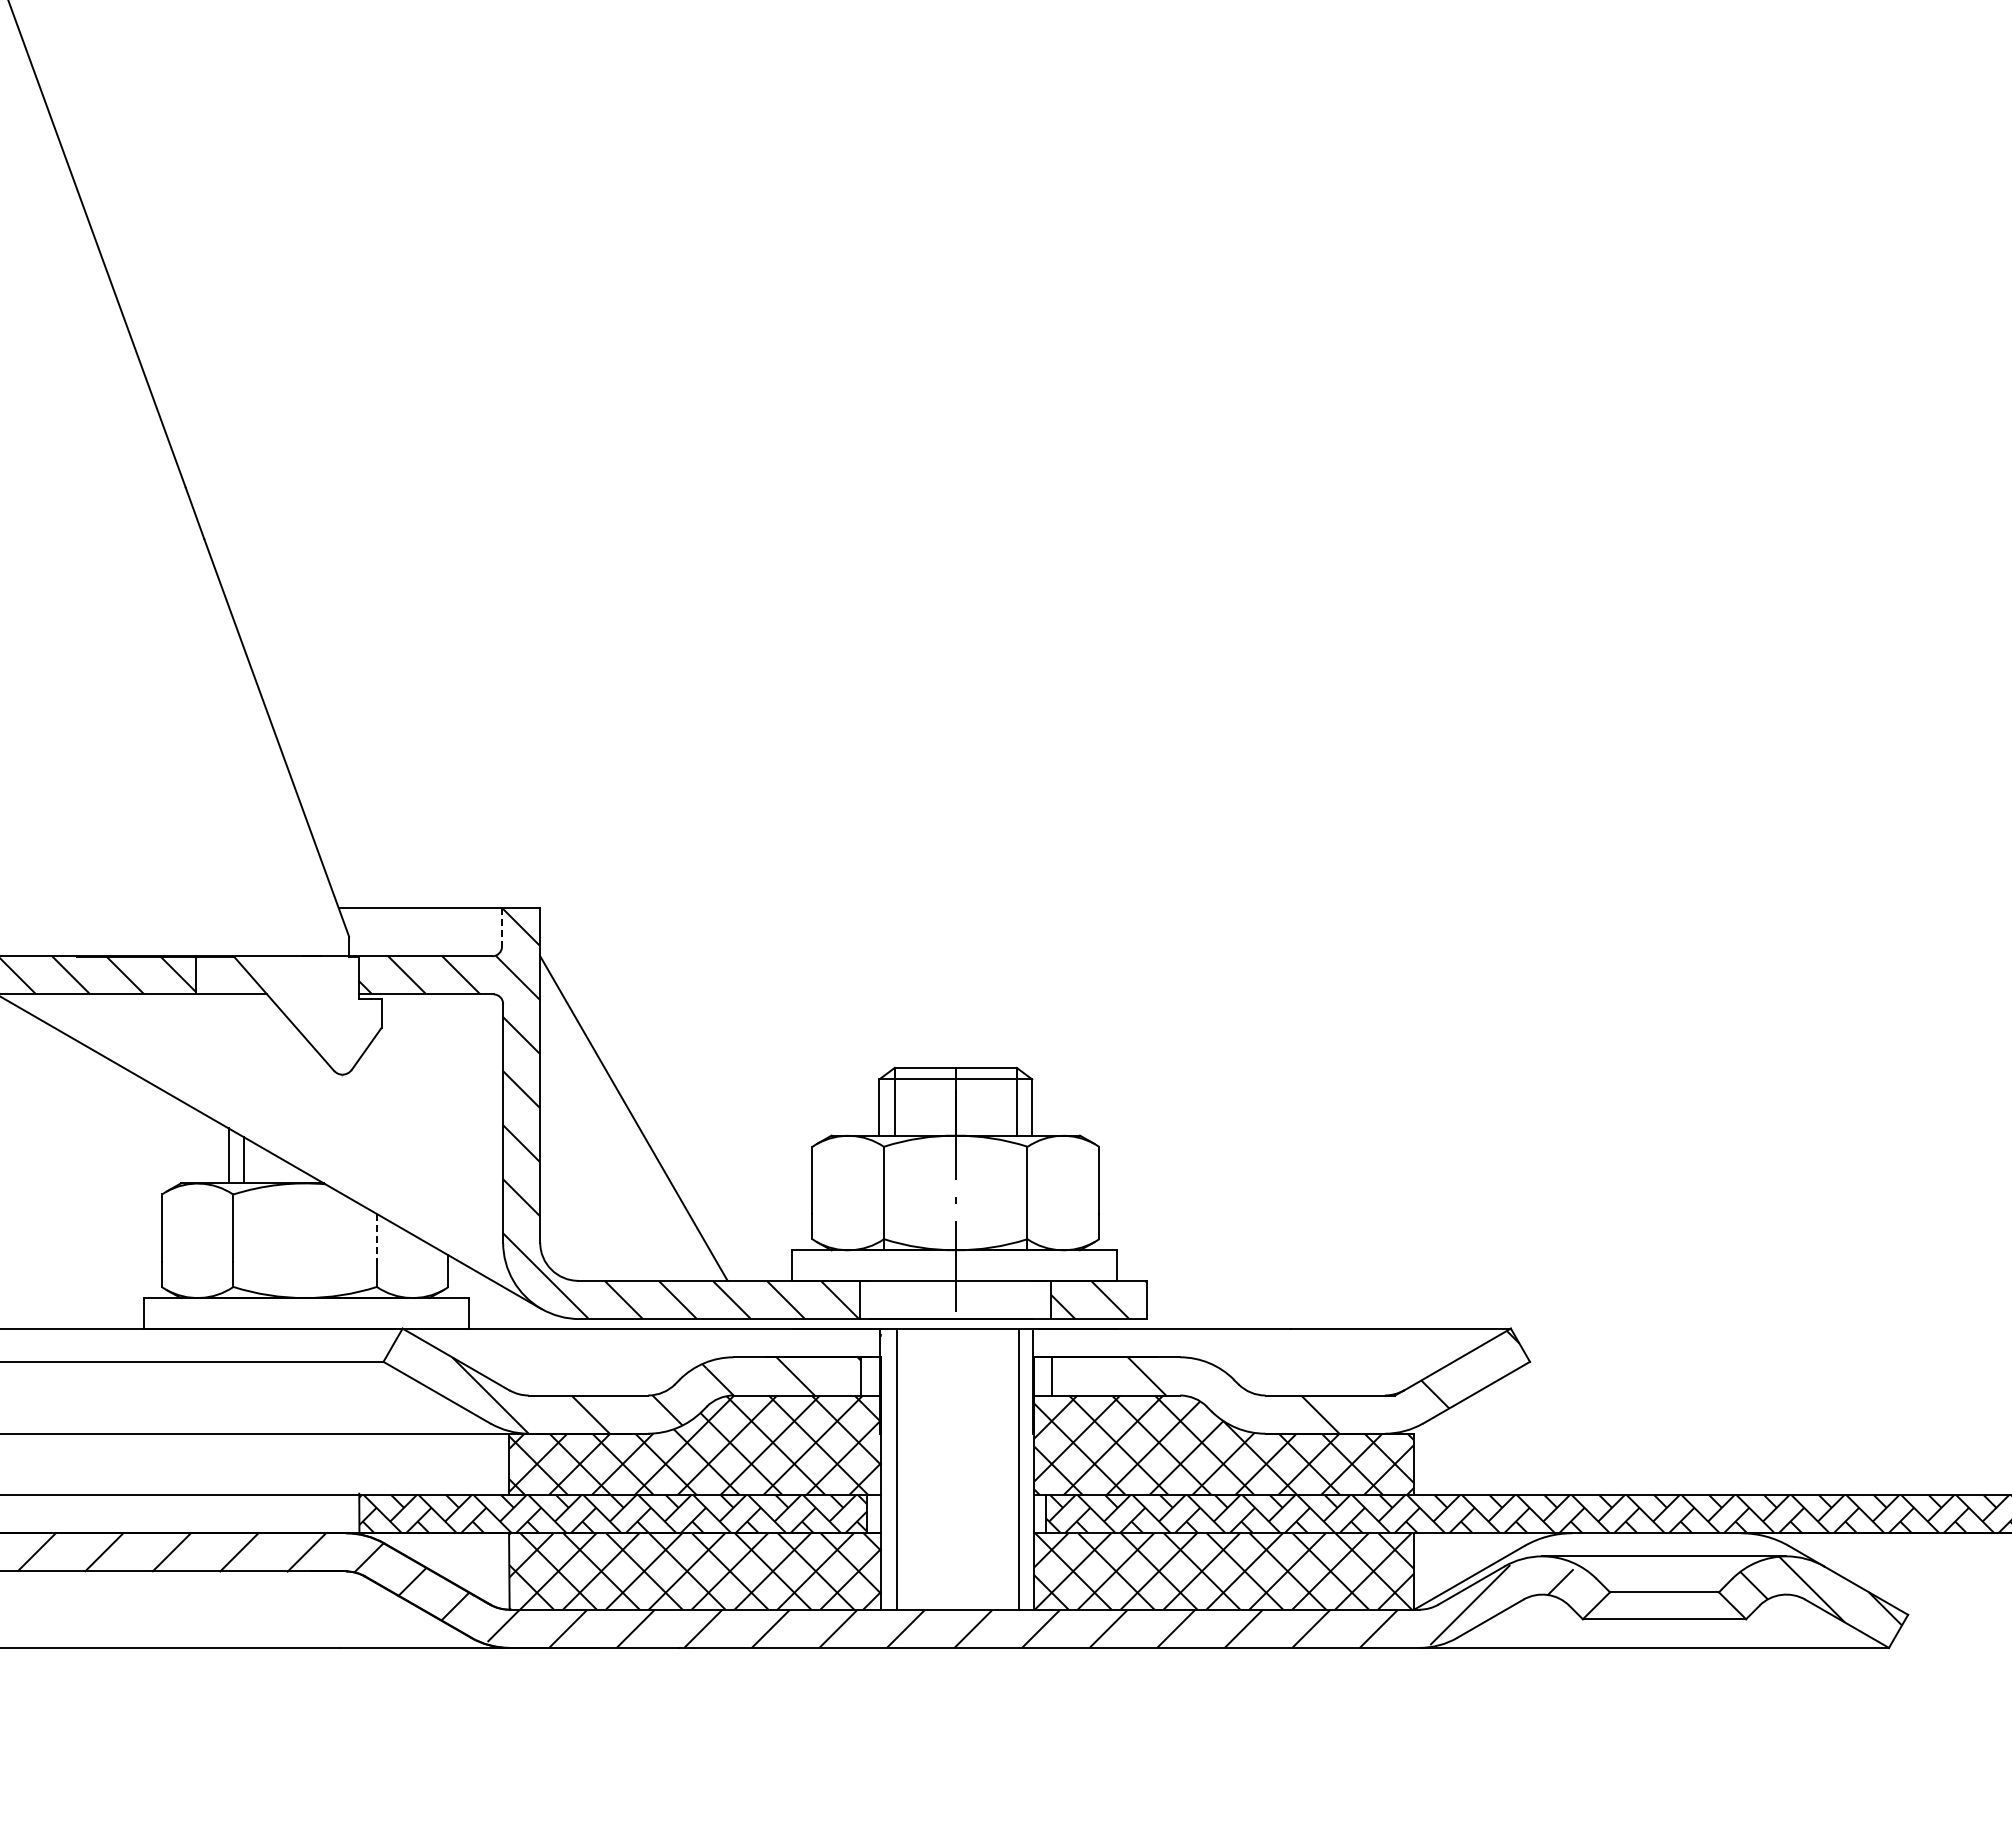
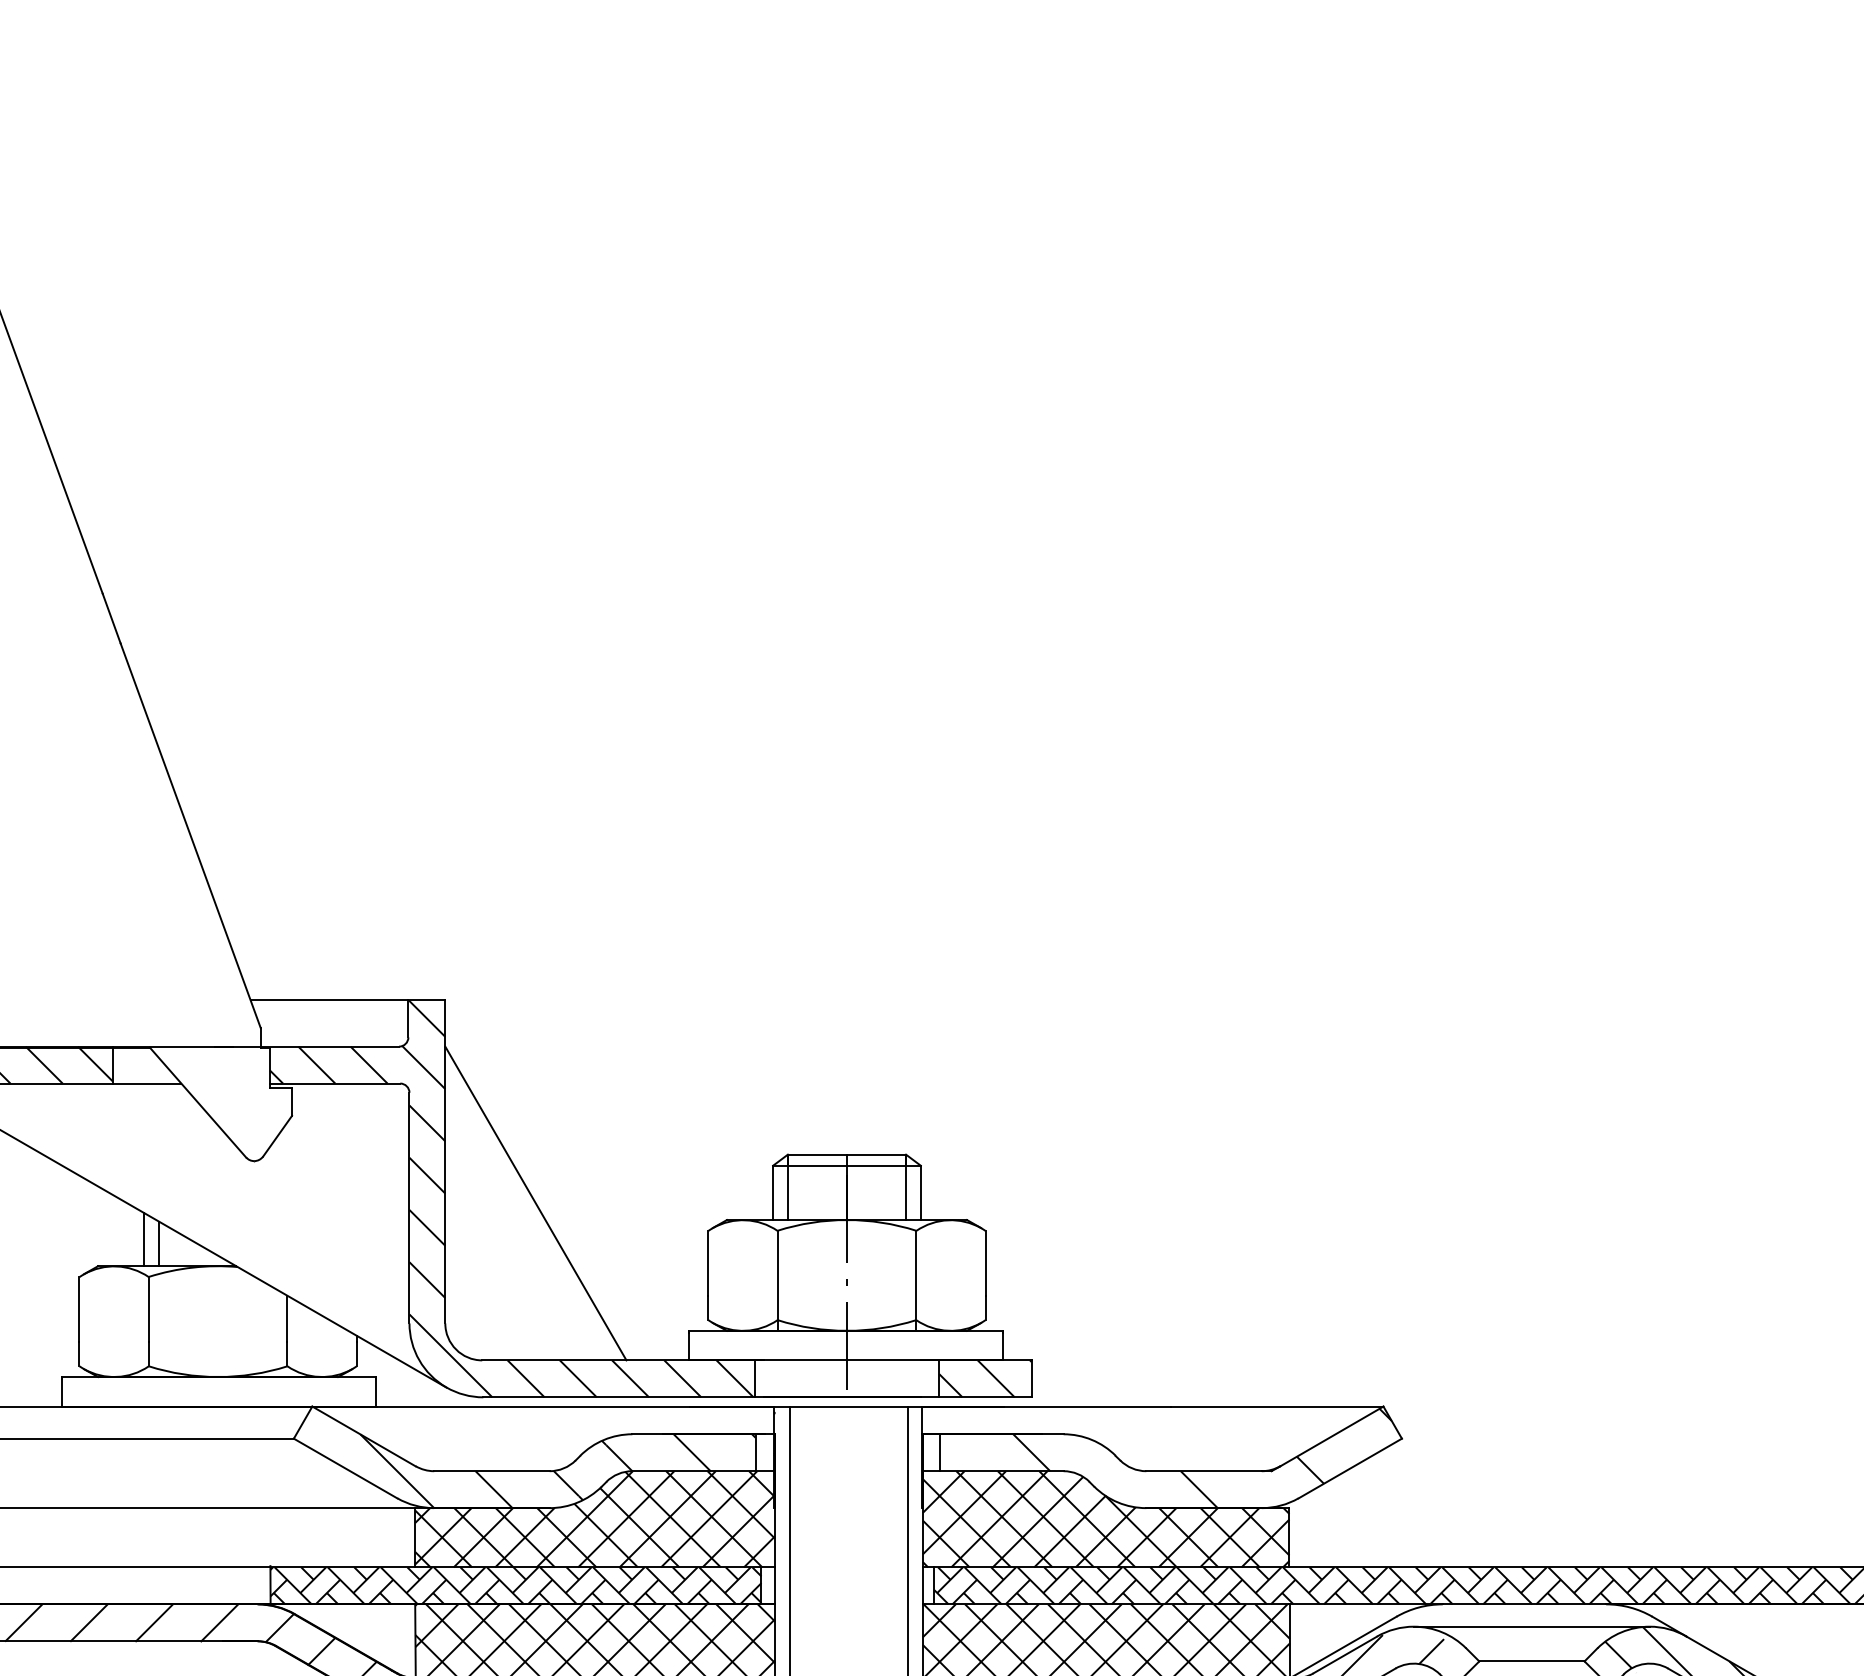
line: (501, 928) -> (407, 1019), dashed -> solid
line: (376, 1238) -> (287, 1319), dashed -> solid

